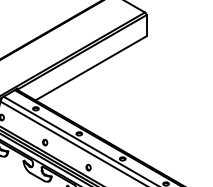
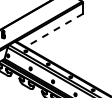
line: (89, 68) -> (53, 30), solid -> dashed

